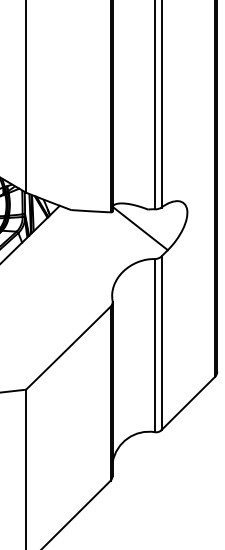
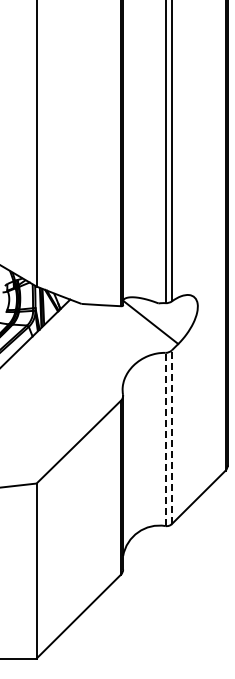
line: (161, 343) -> (171, 437), solid -> dashed
line: (155, 345) -> (165, 439), solid -> dashed

